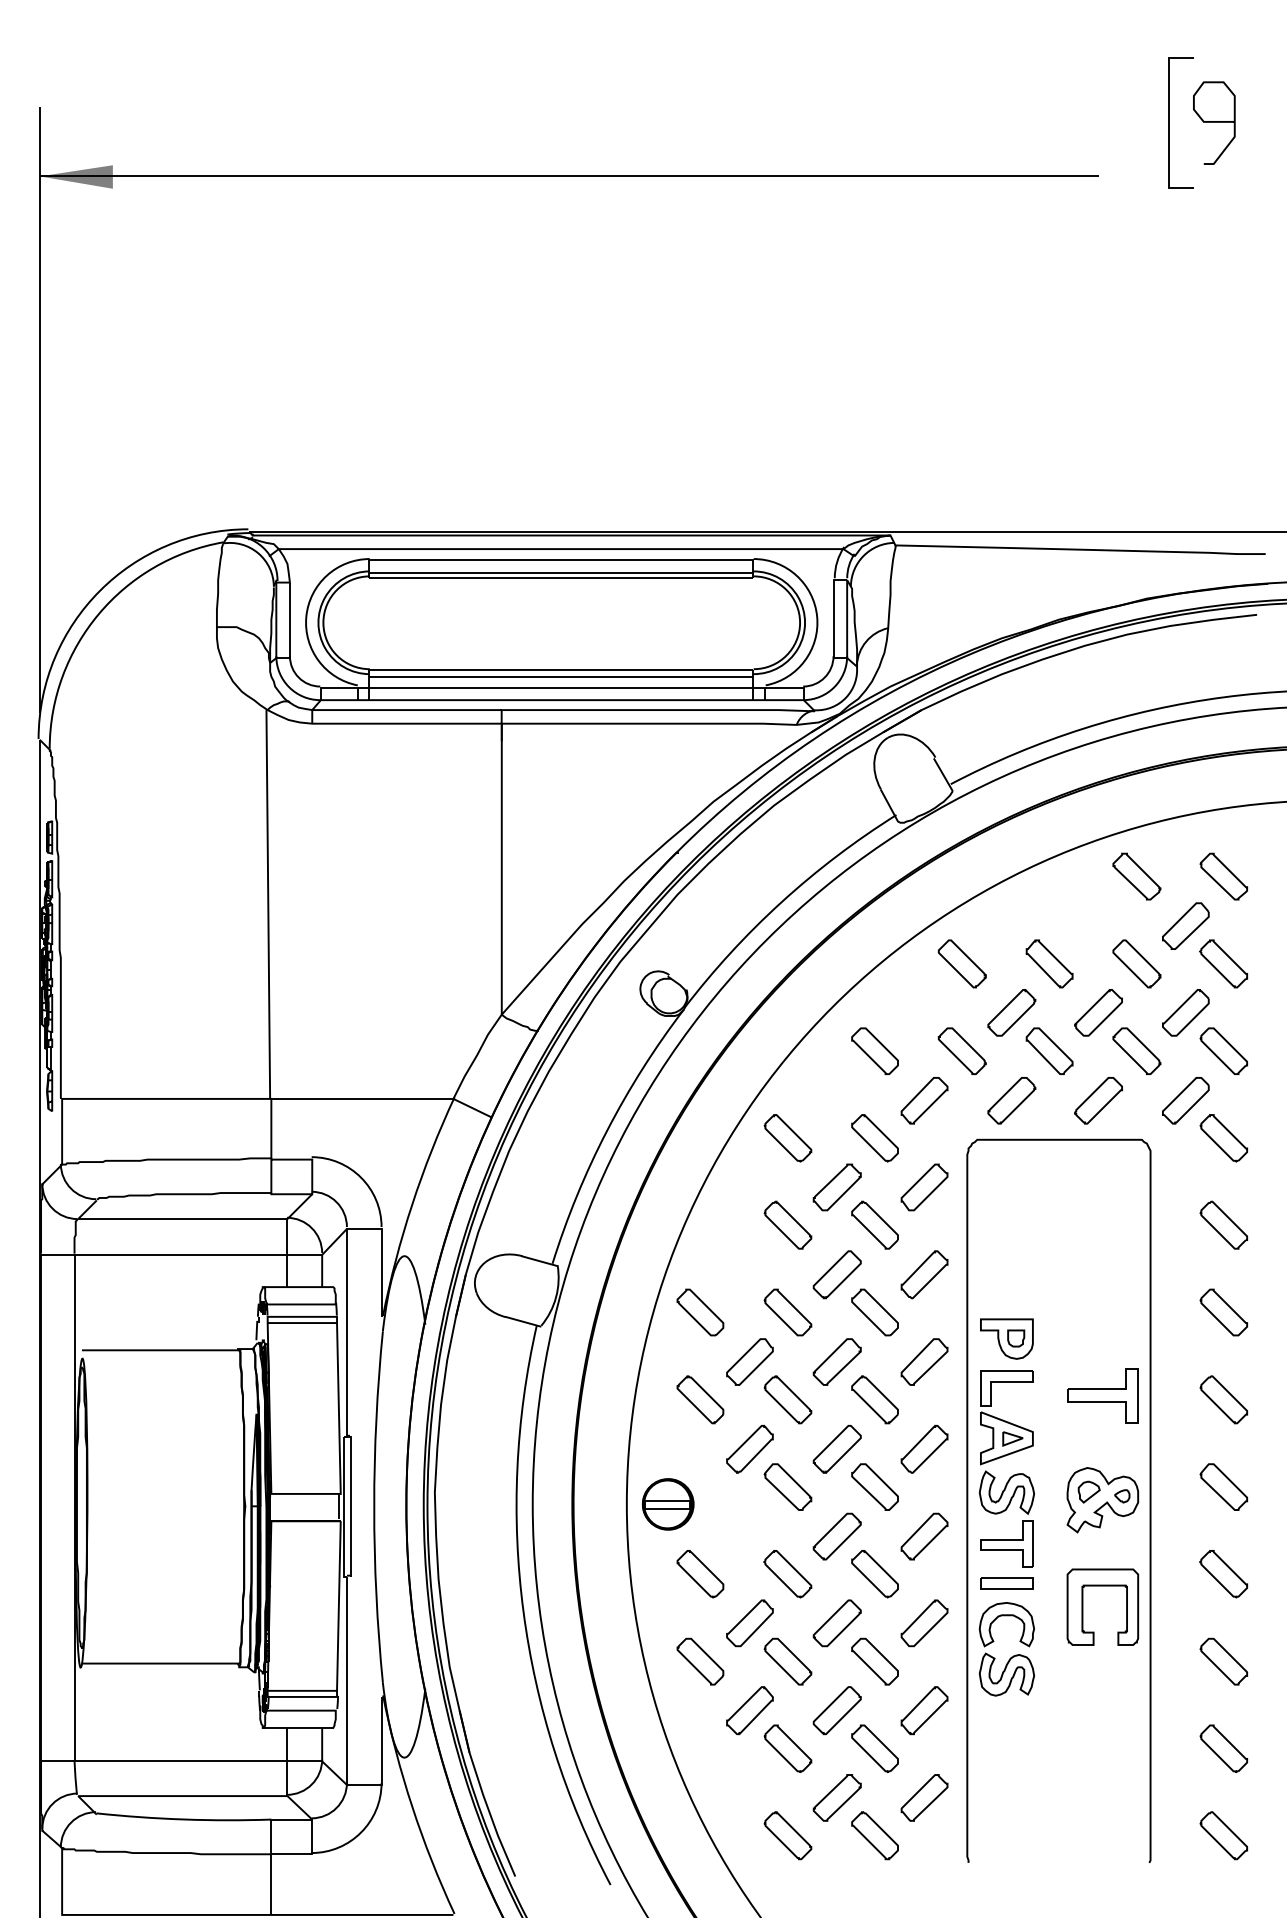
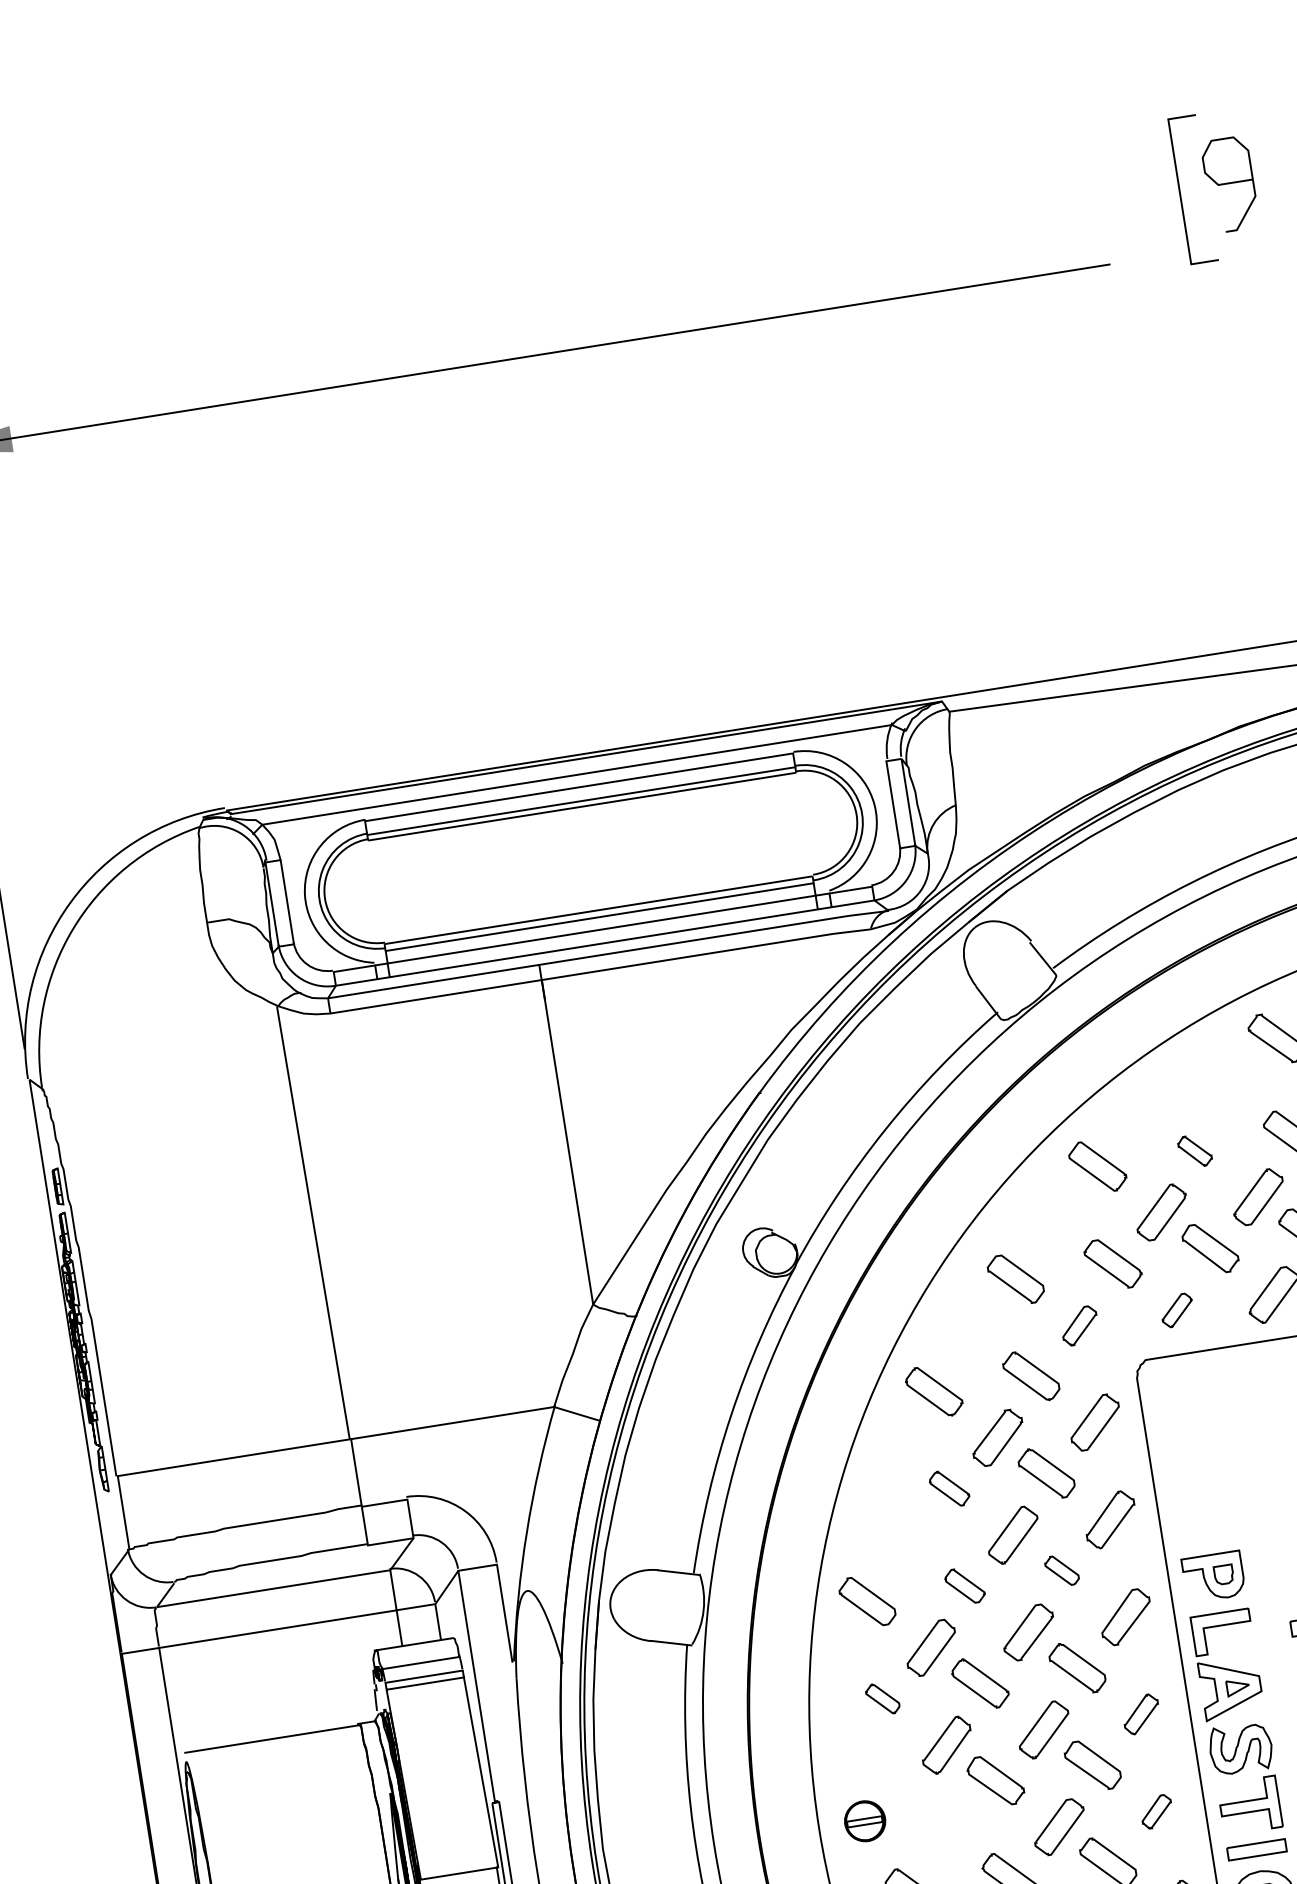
part: (1049, 963) -> (1194, 1150), size x0.6
part: (924, 1100) -> (1079, 1325), size x0.7
part: (1011, 1100) -> (1176, 1310), size x0.6
part: (787, 1224) -> (948, 1488), size x0.7
part: (787, 1312) -> (964, 1586), size x0.7
part: (874, 1312) -> (1061, 1570), size x0.6
part: (700, 1399) -> (882, 1698), size x0.6
part: (924, 1448) -> (1141, 1713), size x0.7
part: (667, 1504) -> (864, 1821), size x0.7
part: (924, 1536) -> (1156, 1811), size x0.6

